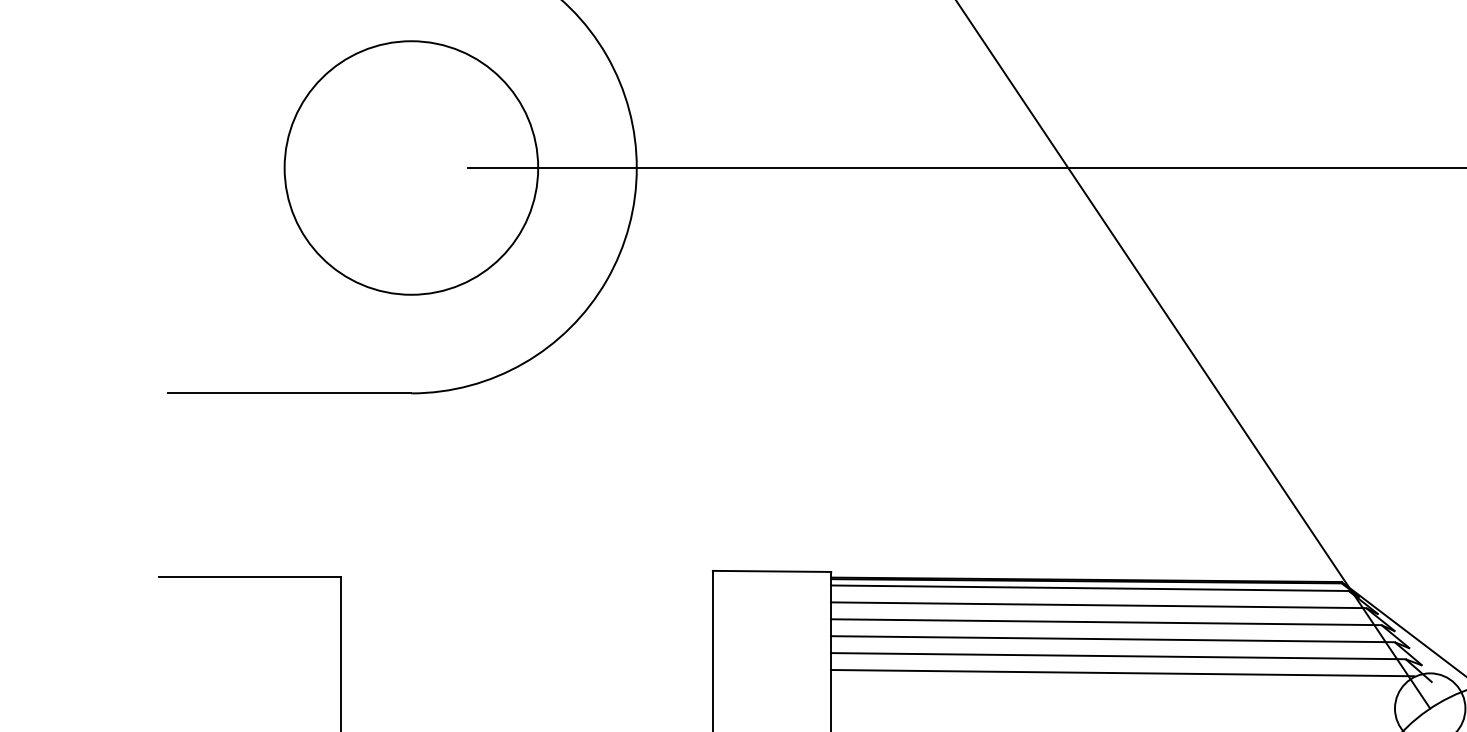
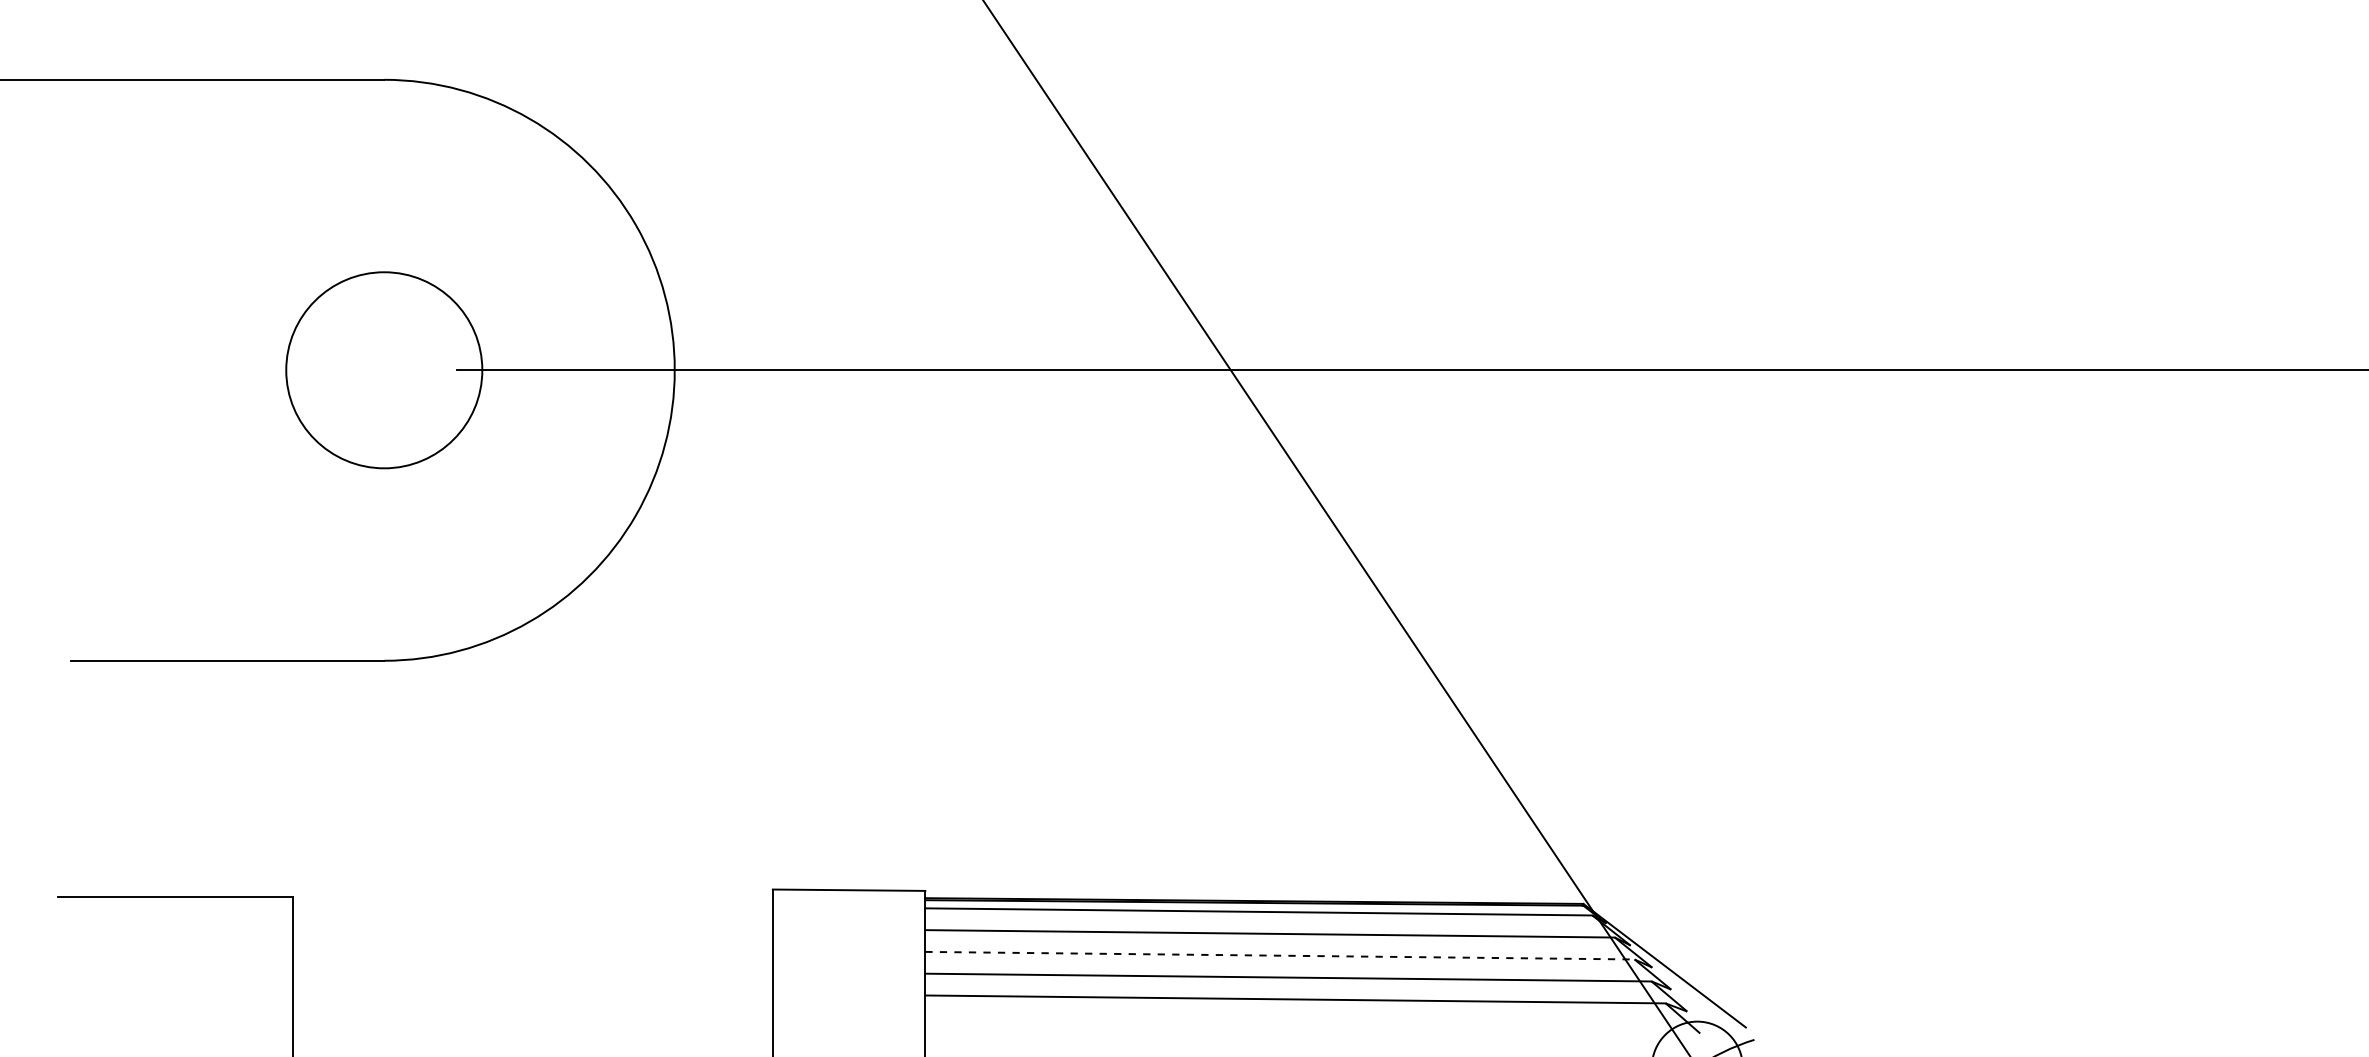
circle: (410, 167) -> (383, 369), size x0.6
line: (1106, 622) -> (1279, 955), solid -> dashed
line: (1122, 673) -> (1300, 1021), removed

